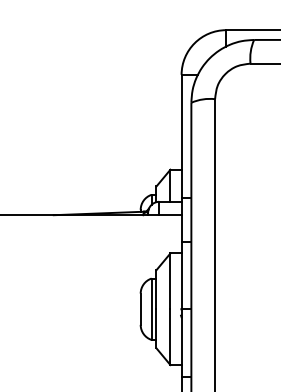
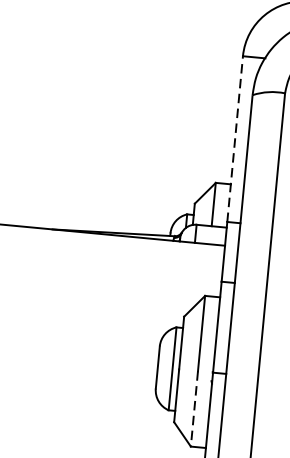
line: (181, 135) -> (235, 138), solid -> dashed
line: (170, 337) -> (194, 409), solid -> dashed

